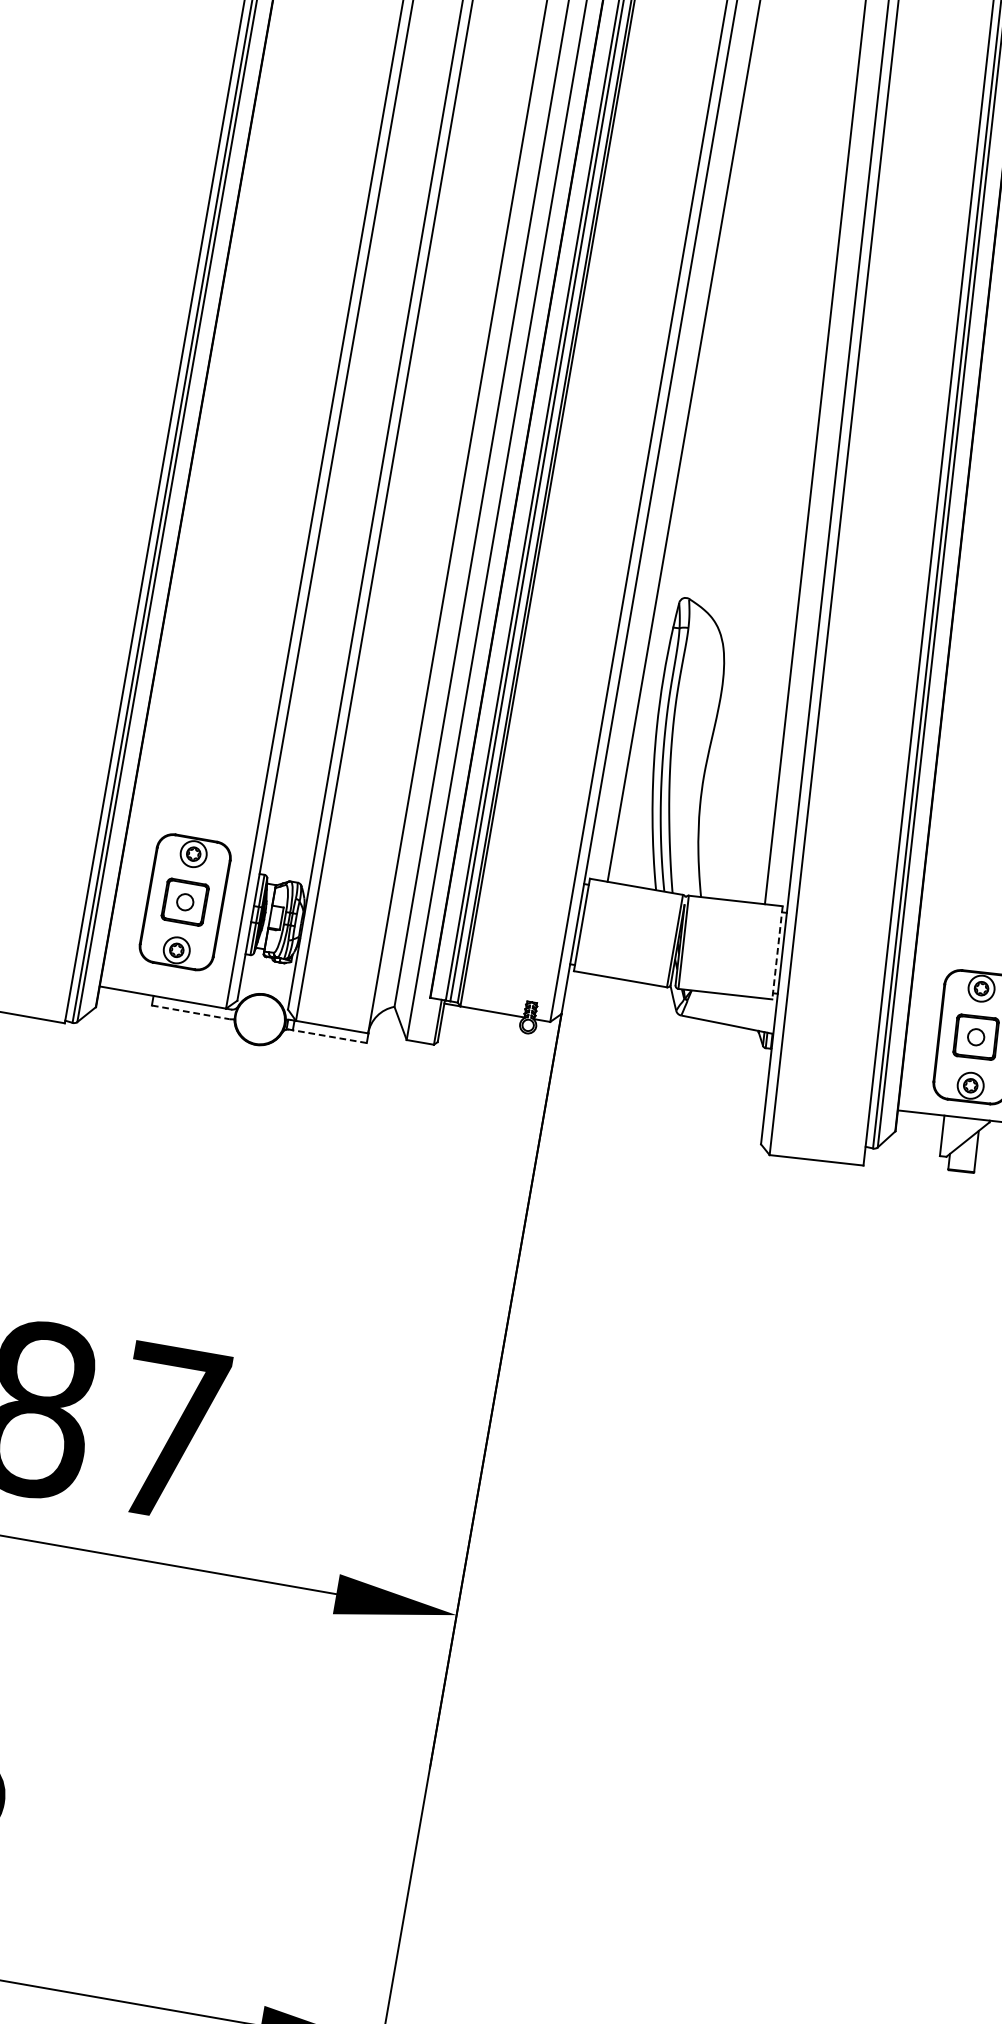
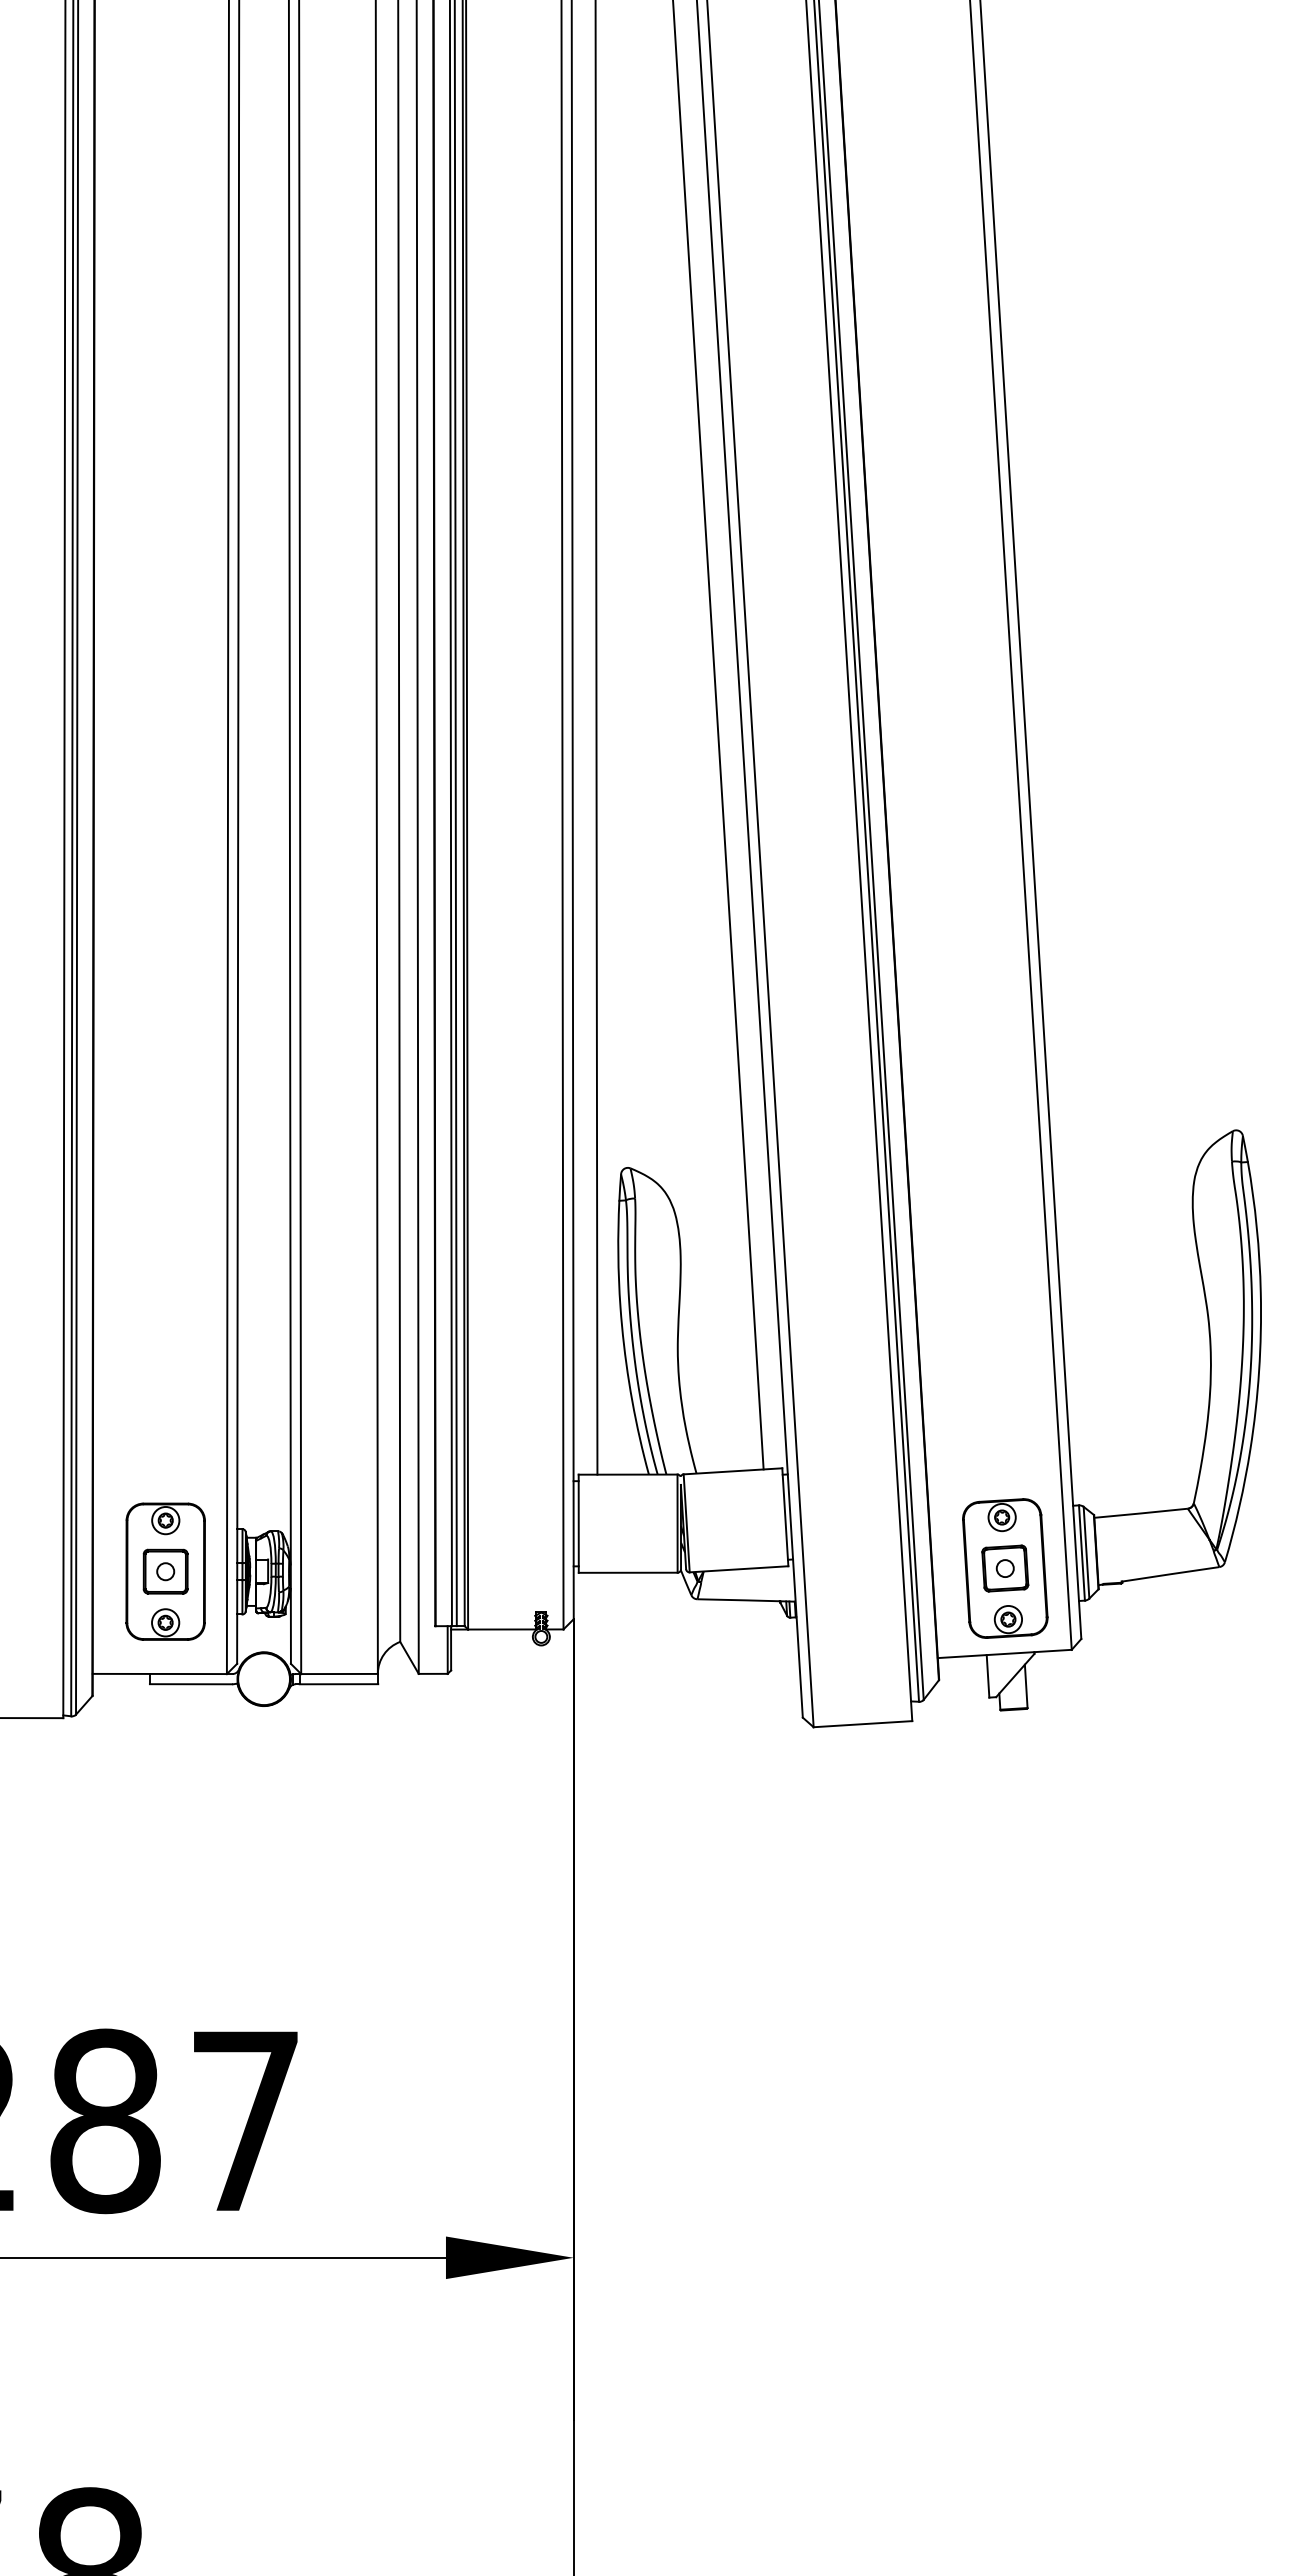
line: (777, 953) -> (785, 1517), dashed -> solid
line: (191, 1012) -> (191, 1684), dashed -> solid
line: (329, 1036) -> (338, 1684), dashed -> solid

